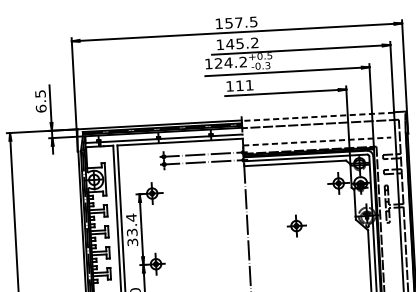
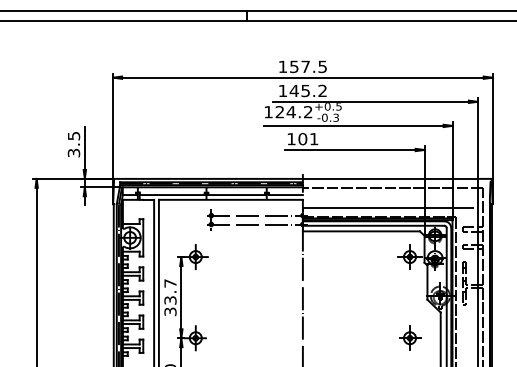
text: (239, 86) -> (302, 139), 111 -> 101
text: (40, 108) -> (73, 152), 6.5 -> 3.5
line: (317, 116) -> (389, 179), dashed -> solid
line: (317, 141) -> (388, 207), dashed -> solid
text: (131, 217) -> (170, 283), 33.4 -> 33.7
part: (296, 225) -> (410, 337), moved

